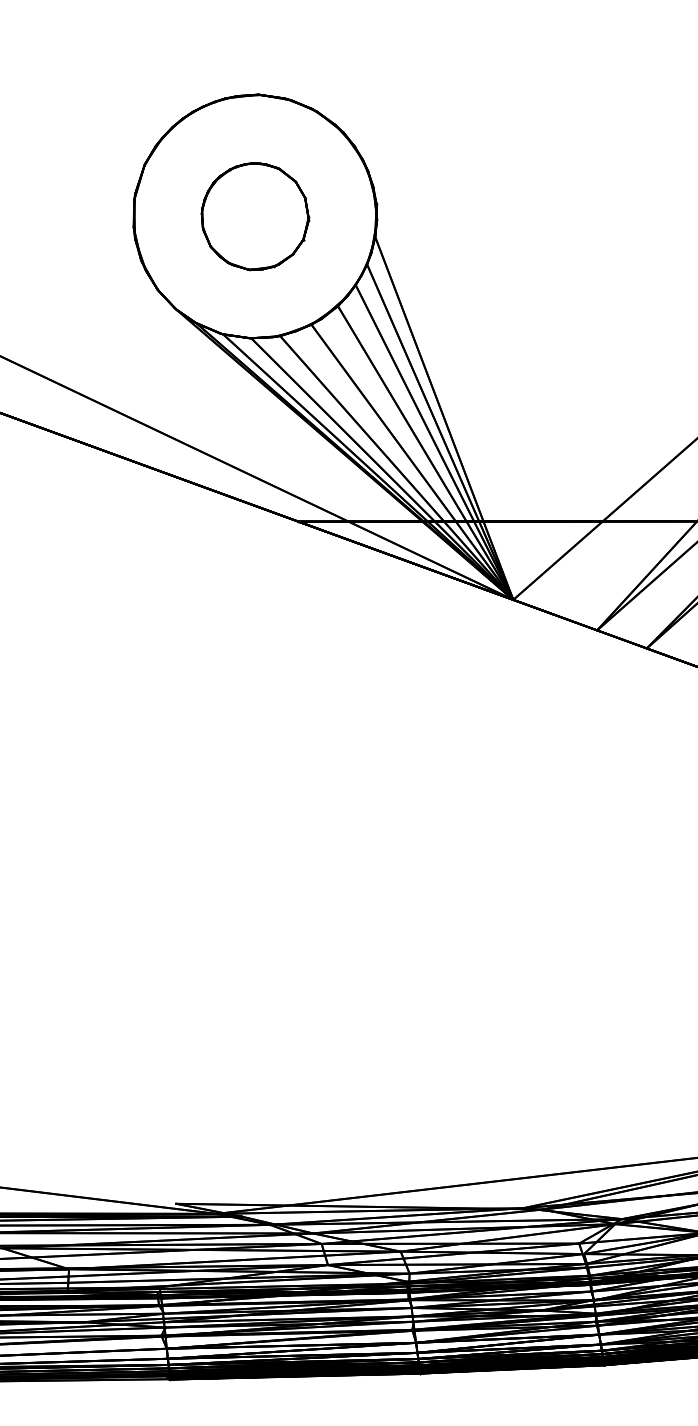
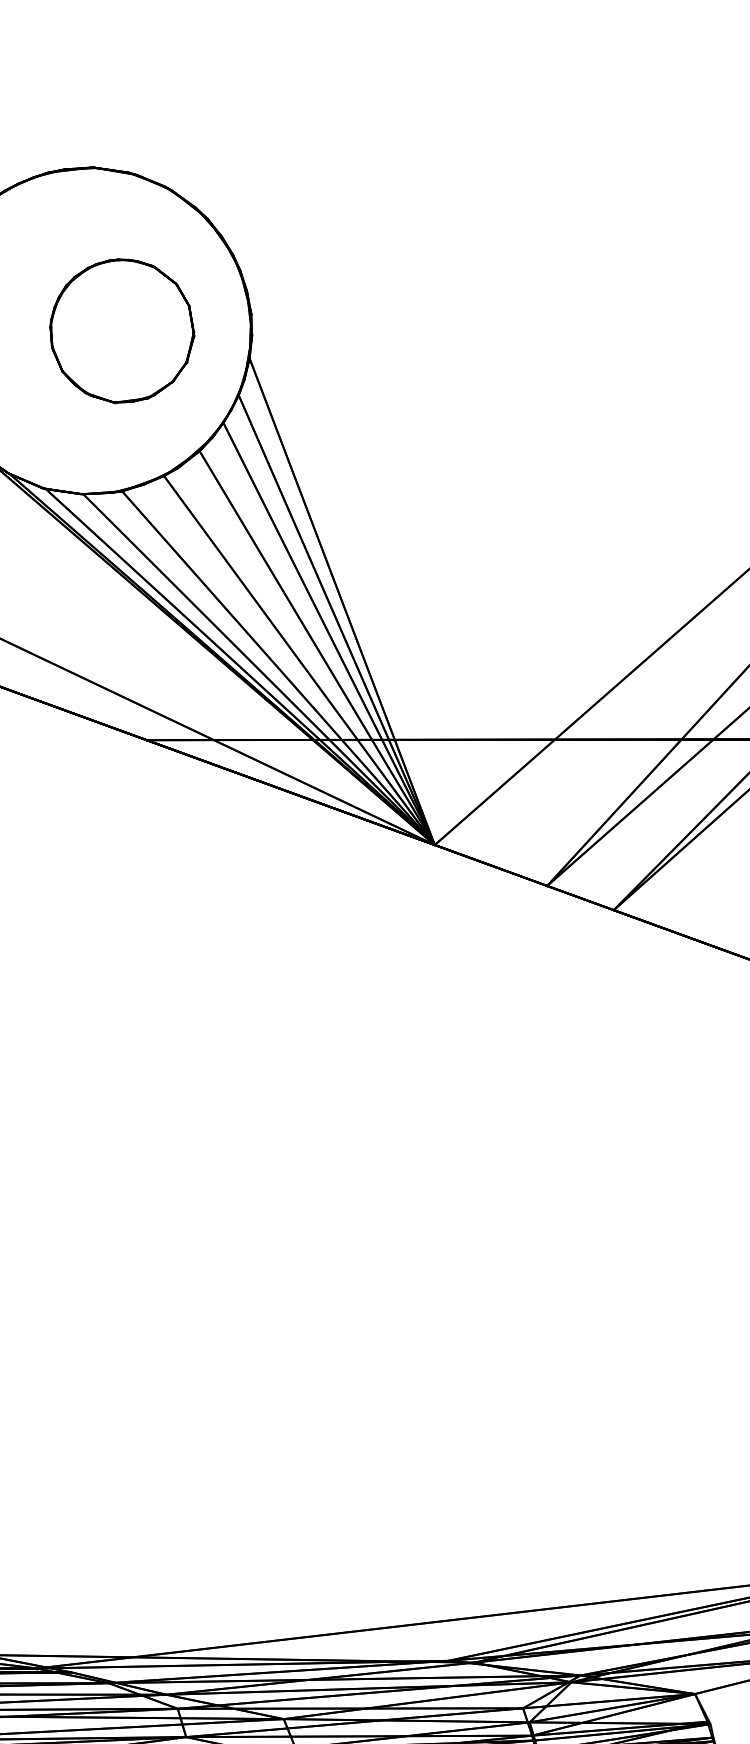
part: (255, 216) -> (122, 330), moved

